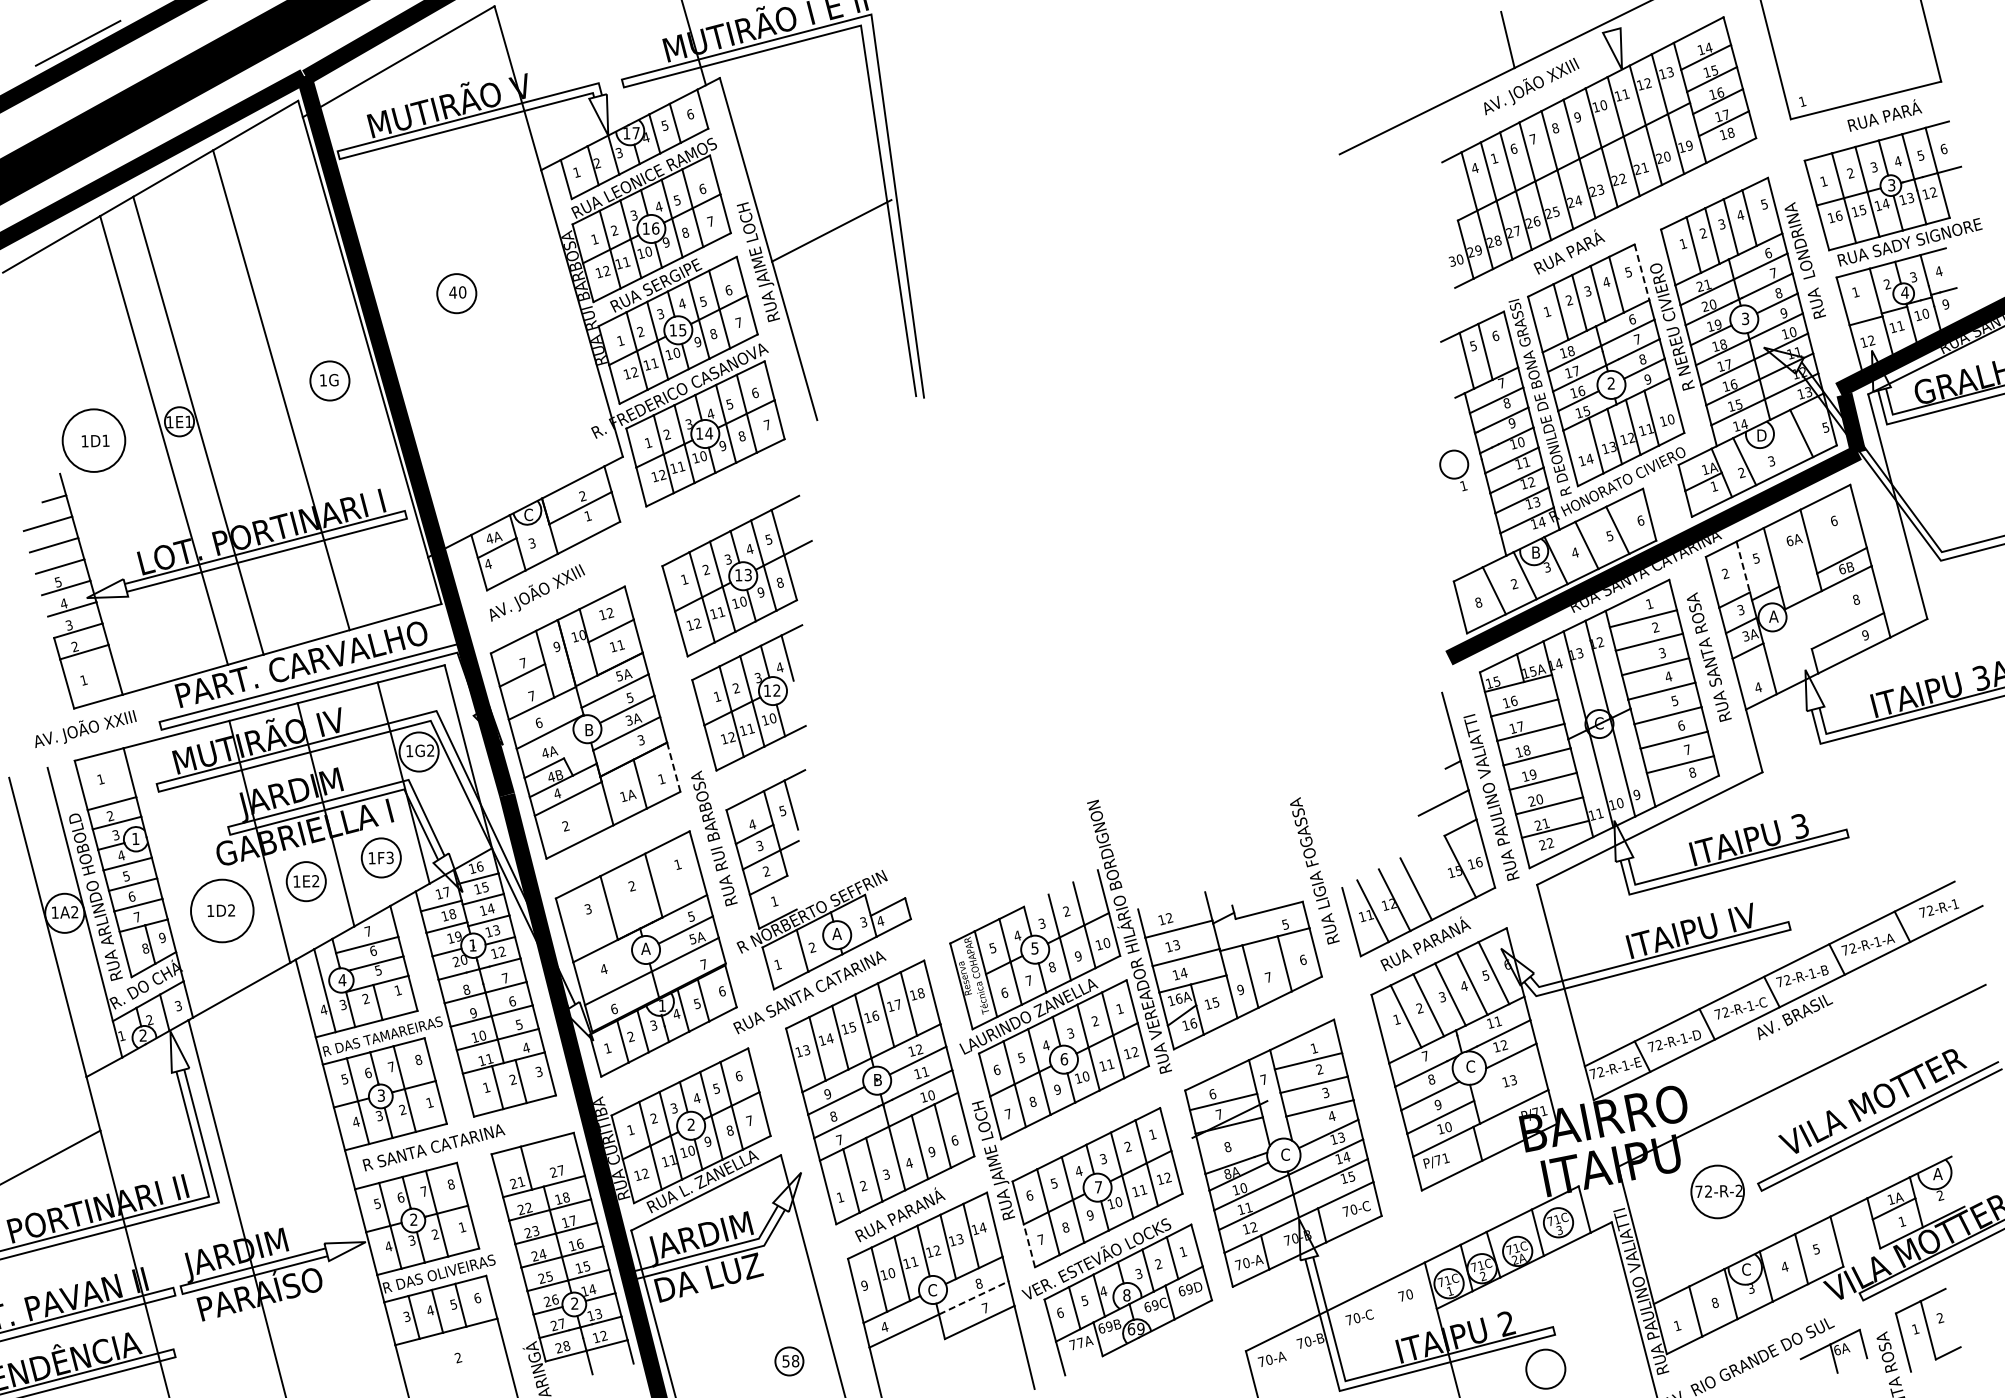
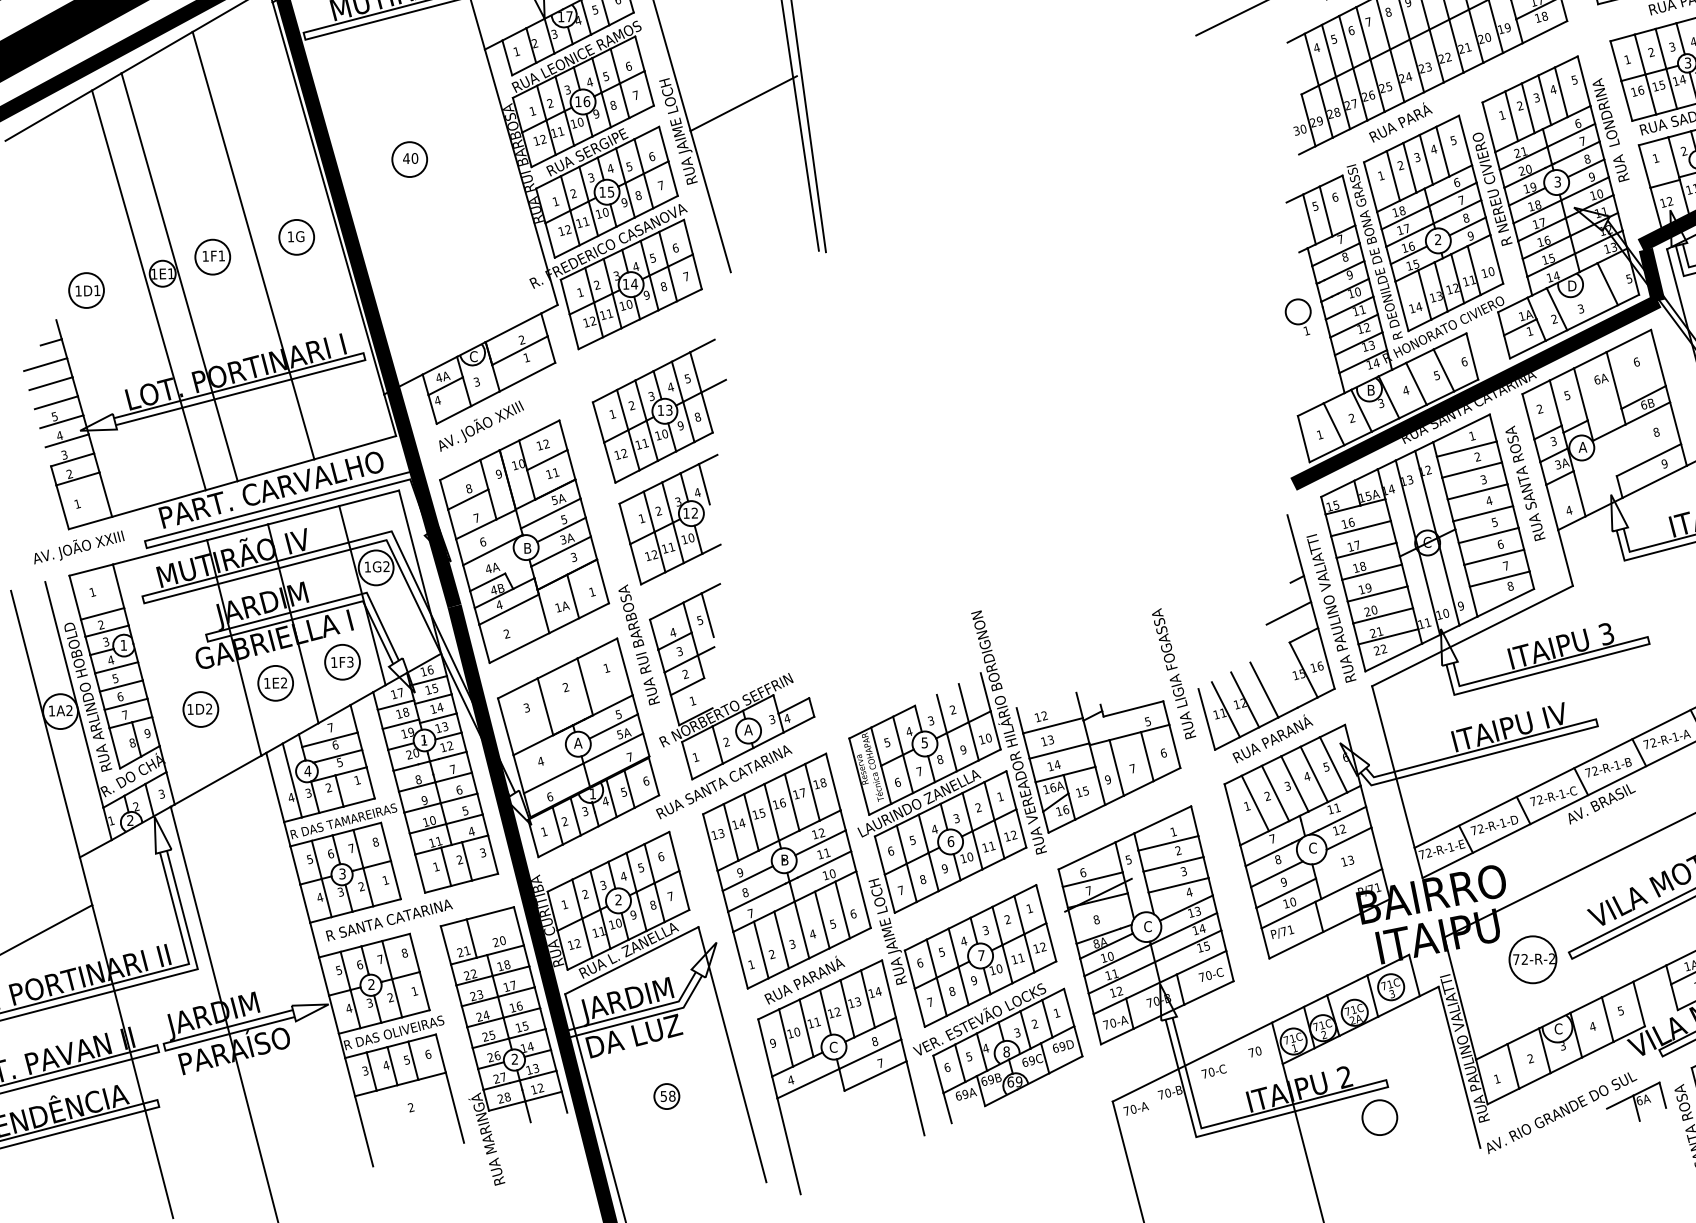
text: (1494, 158) -> (1334, 39), 1 -> 5
line: (1642, 272) -> (1465, 140), dashed -> solid
part: (235, 402) -> (212, 256), added
circle: (93, 440) -> (86, 290), size x0.62
line: (1743, 567) -> (1555, 403), dashed -> solid
text: (1478, 602) -> (1319, 434), 8 -> 1
text: (523, 662) -> (469, 488), 7 -> 8
line: (673, 767) -> (602, 581), dashed -> solid
circle: (221, 910) -> (200, 709), size x0.62
text: (1263, 1079) -> (1128, 859), 7 -> 5
text: (931, 1151) -> (832, 923), 9 -> 5
text: (560, 1170) -> (502, 940), 27 -> 20
line: (1029, 1245) -> (919, 1007), dashed -> solid
line: (973, 1297) -> (870, 1053), dashed -> solid
text: (1714, 1302) -> (1530, 1058), 8 -> 2
text: (1076, 1343) -> (961, 1094), 77A -> 69A
part: (789, 1361) -> (666, 1096), moved

